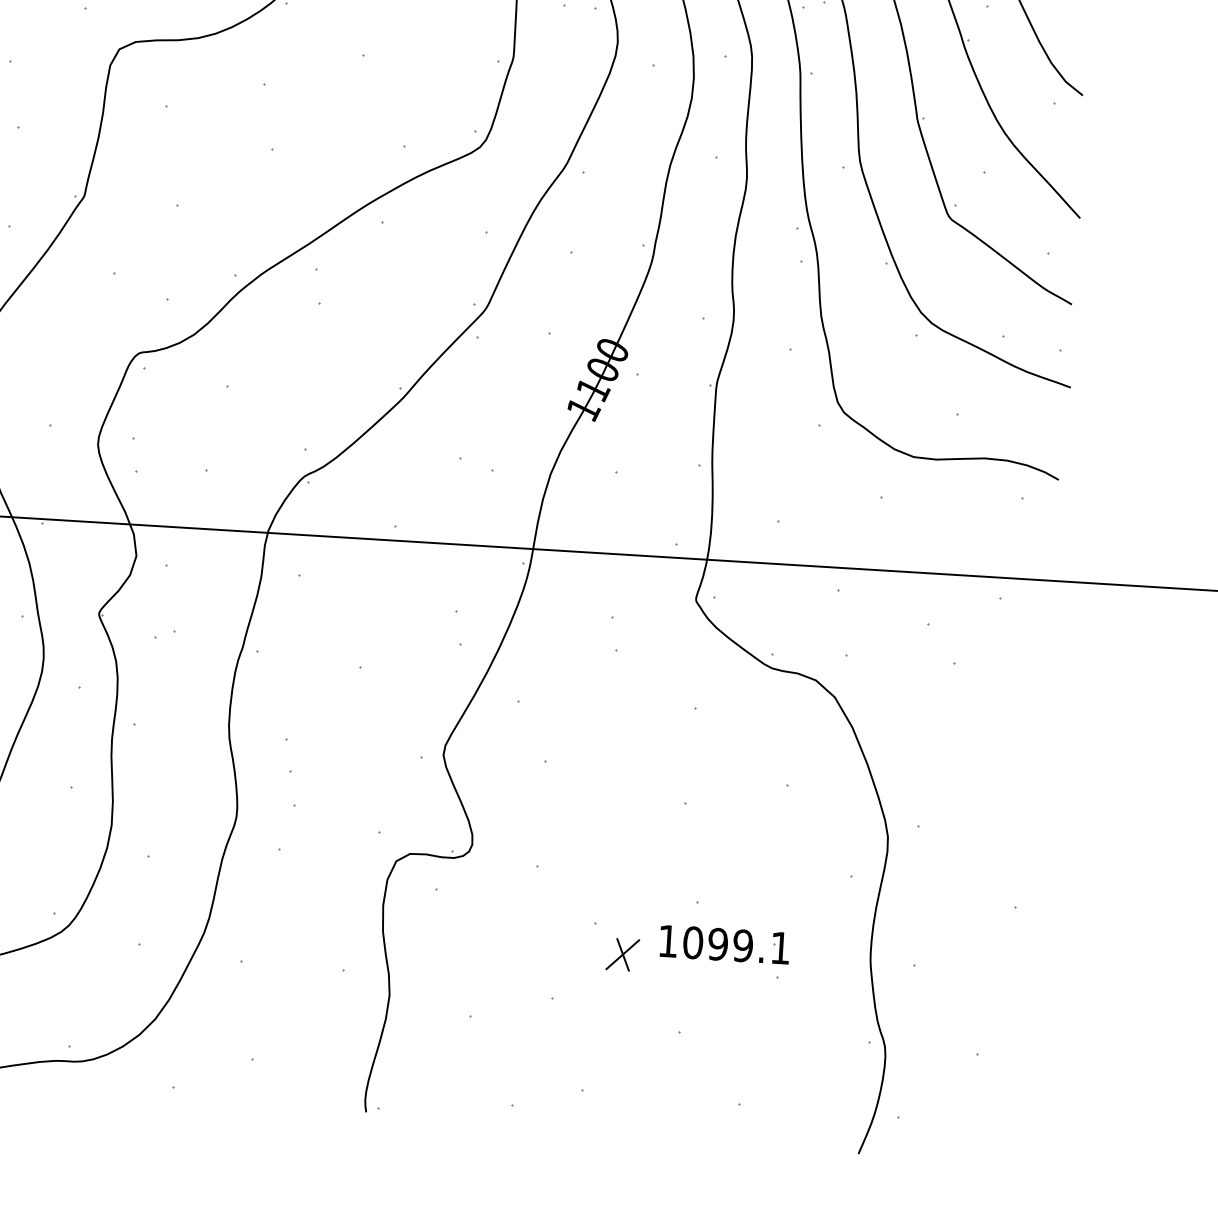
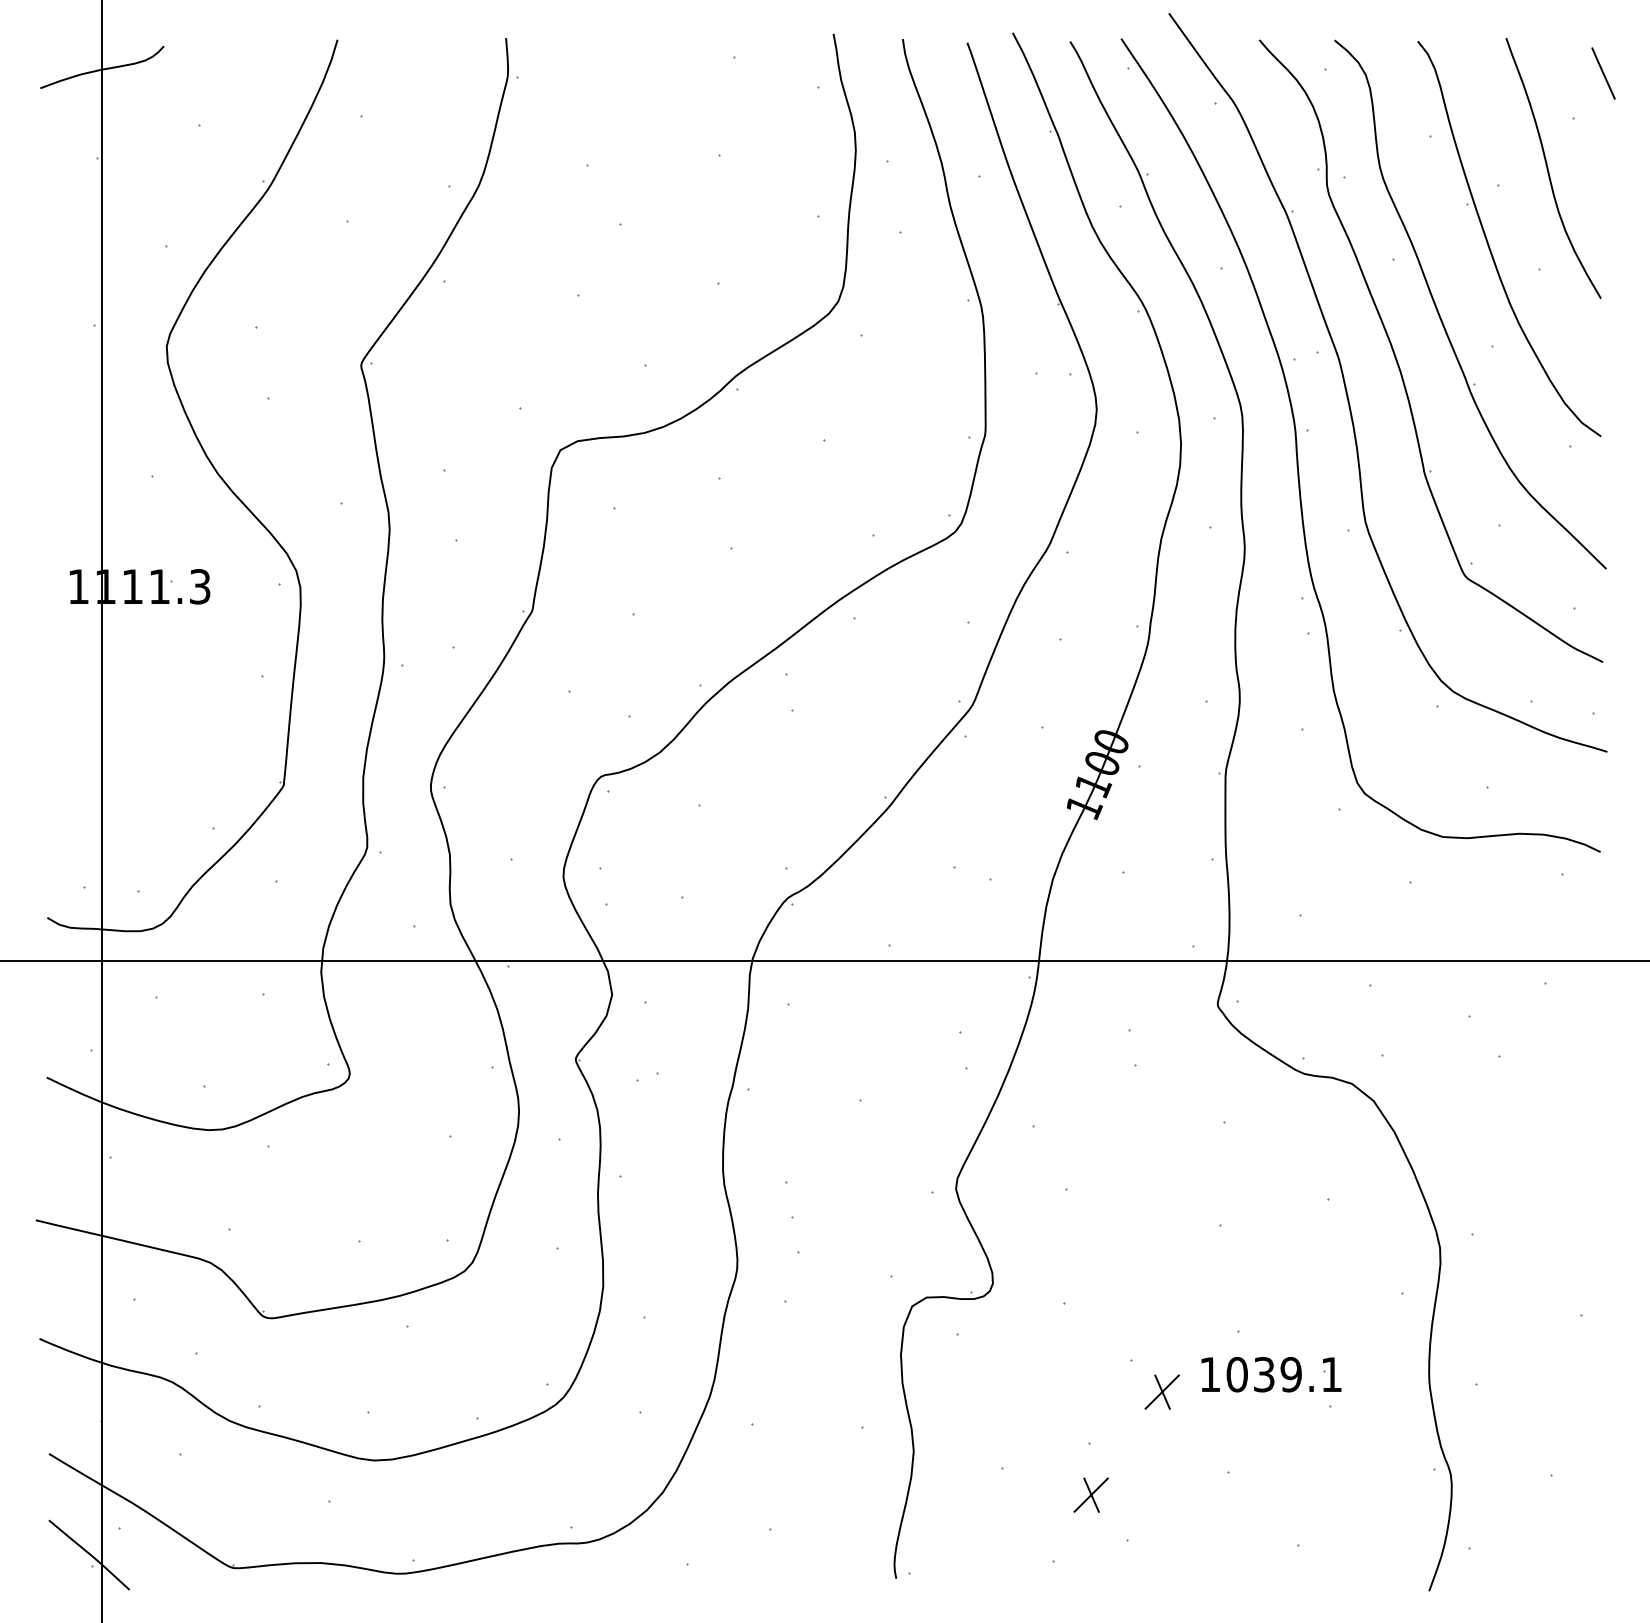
text: (717, 944) -> (1263, 1374), 1099.1 -> 1039.1
part: (550, 1045) -> (1090, 1494), added

